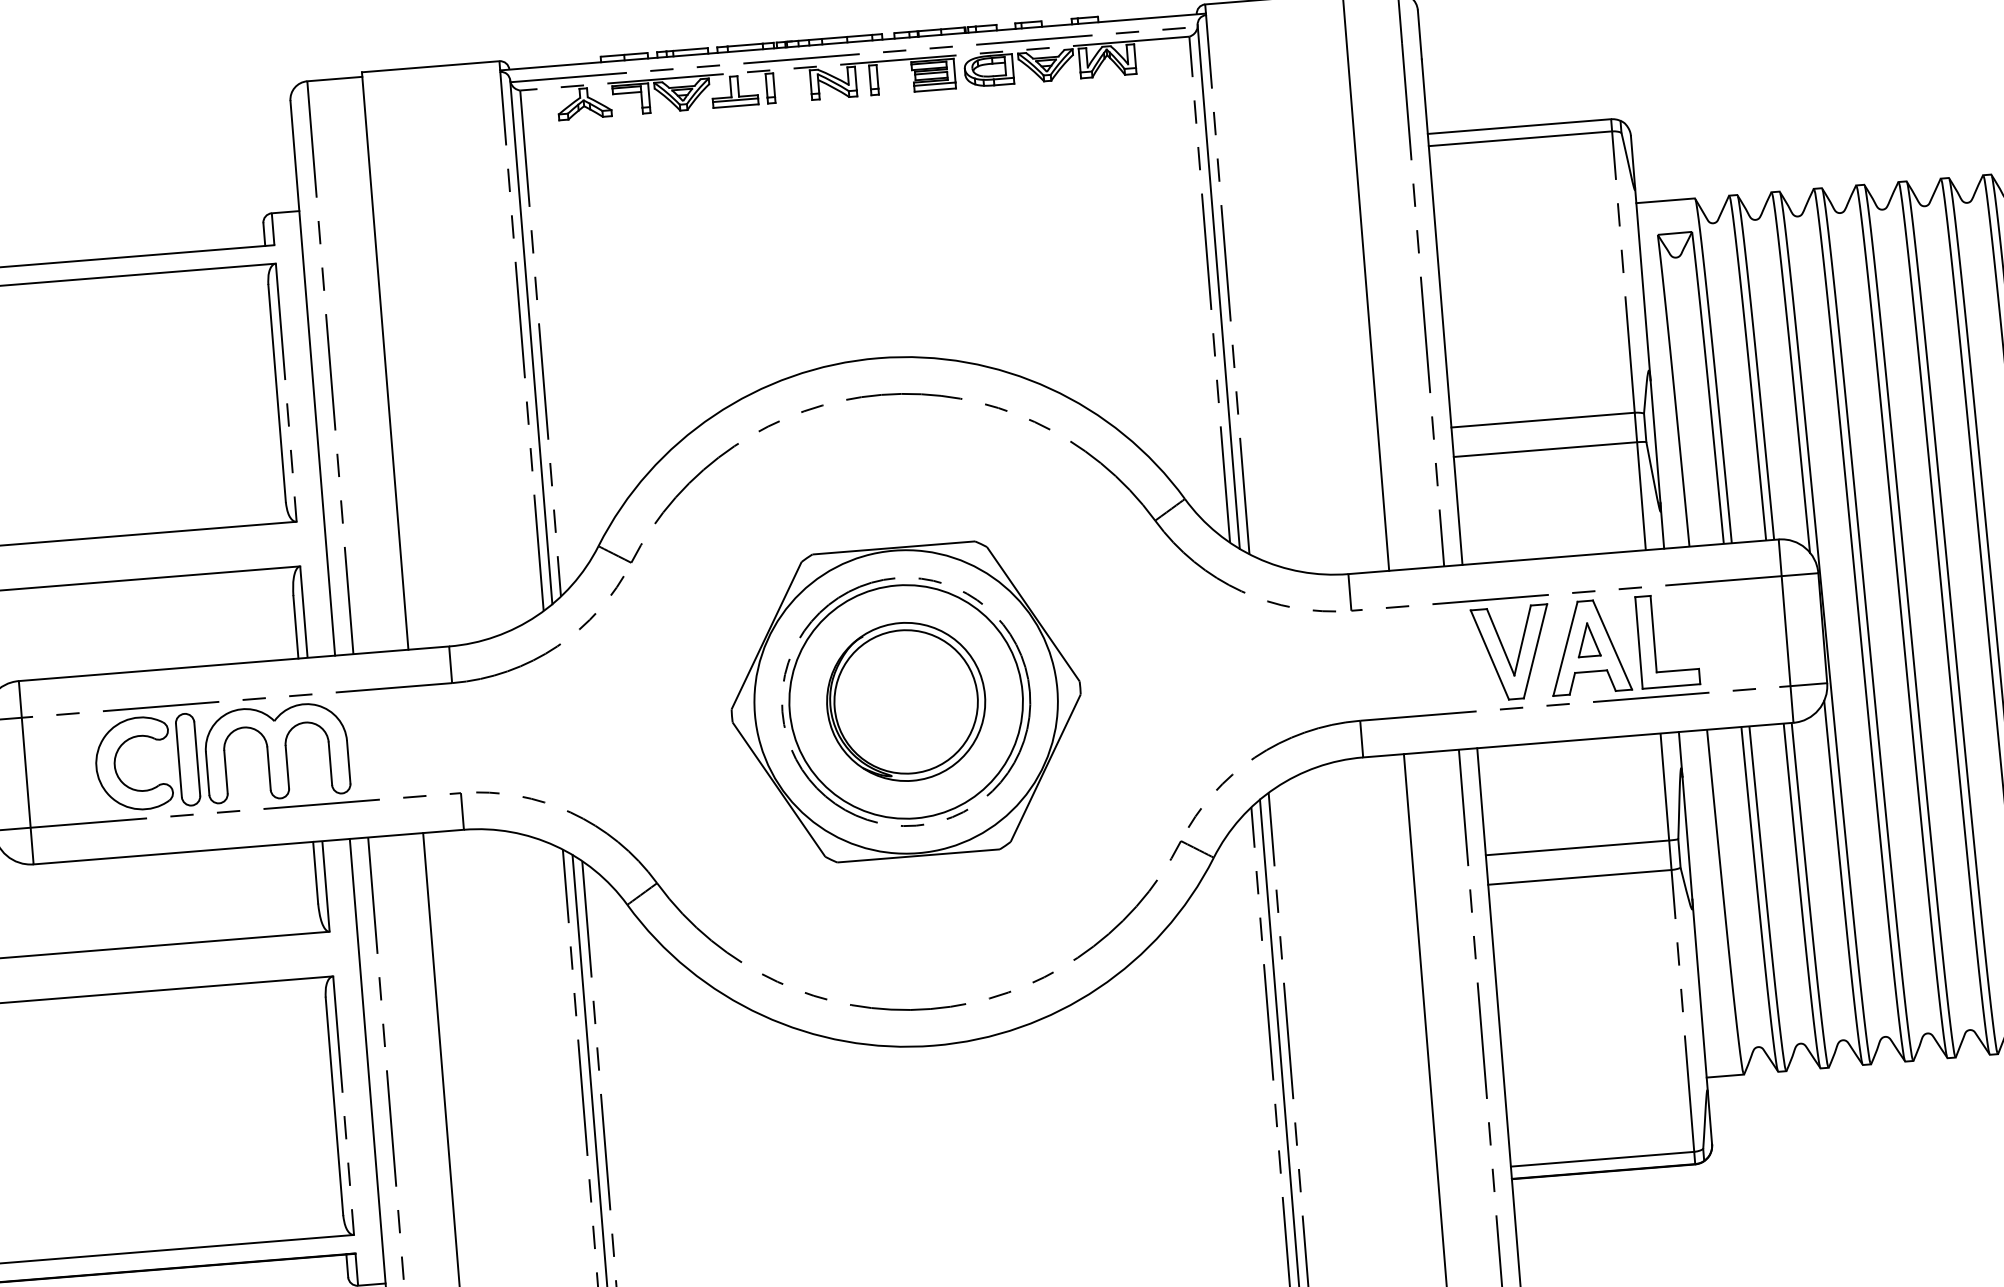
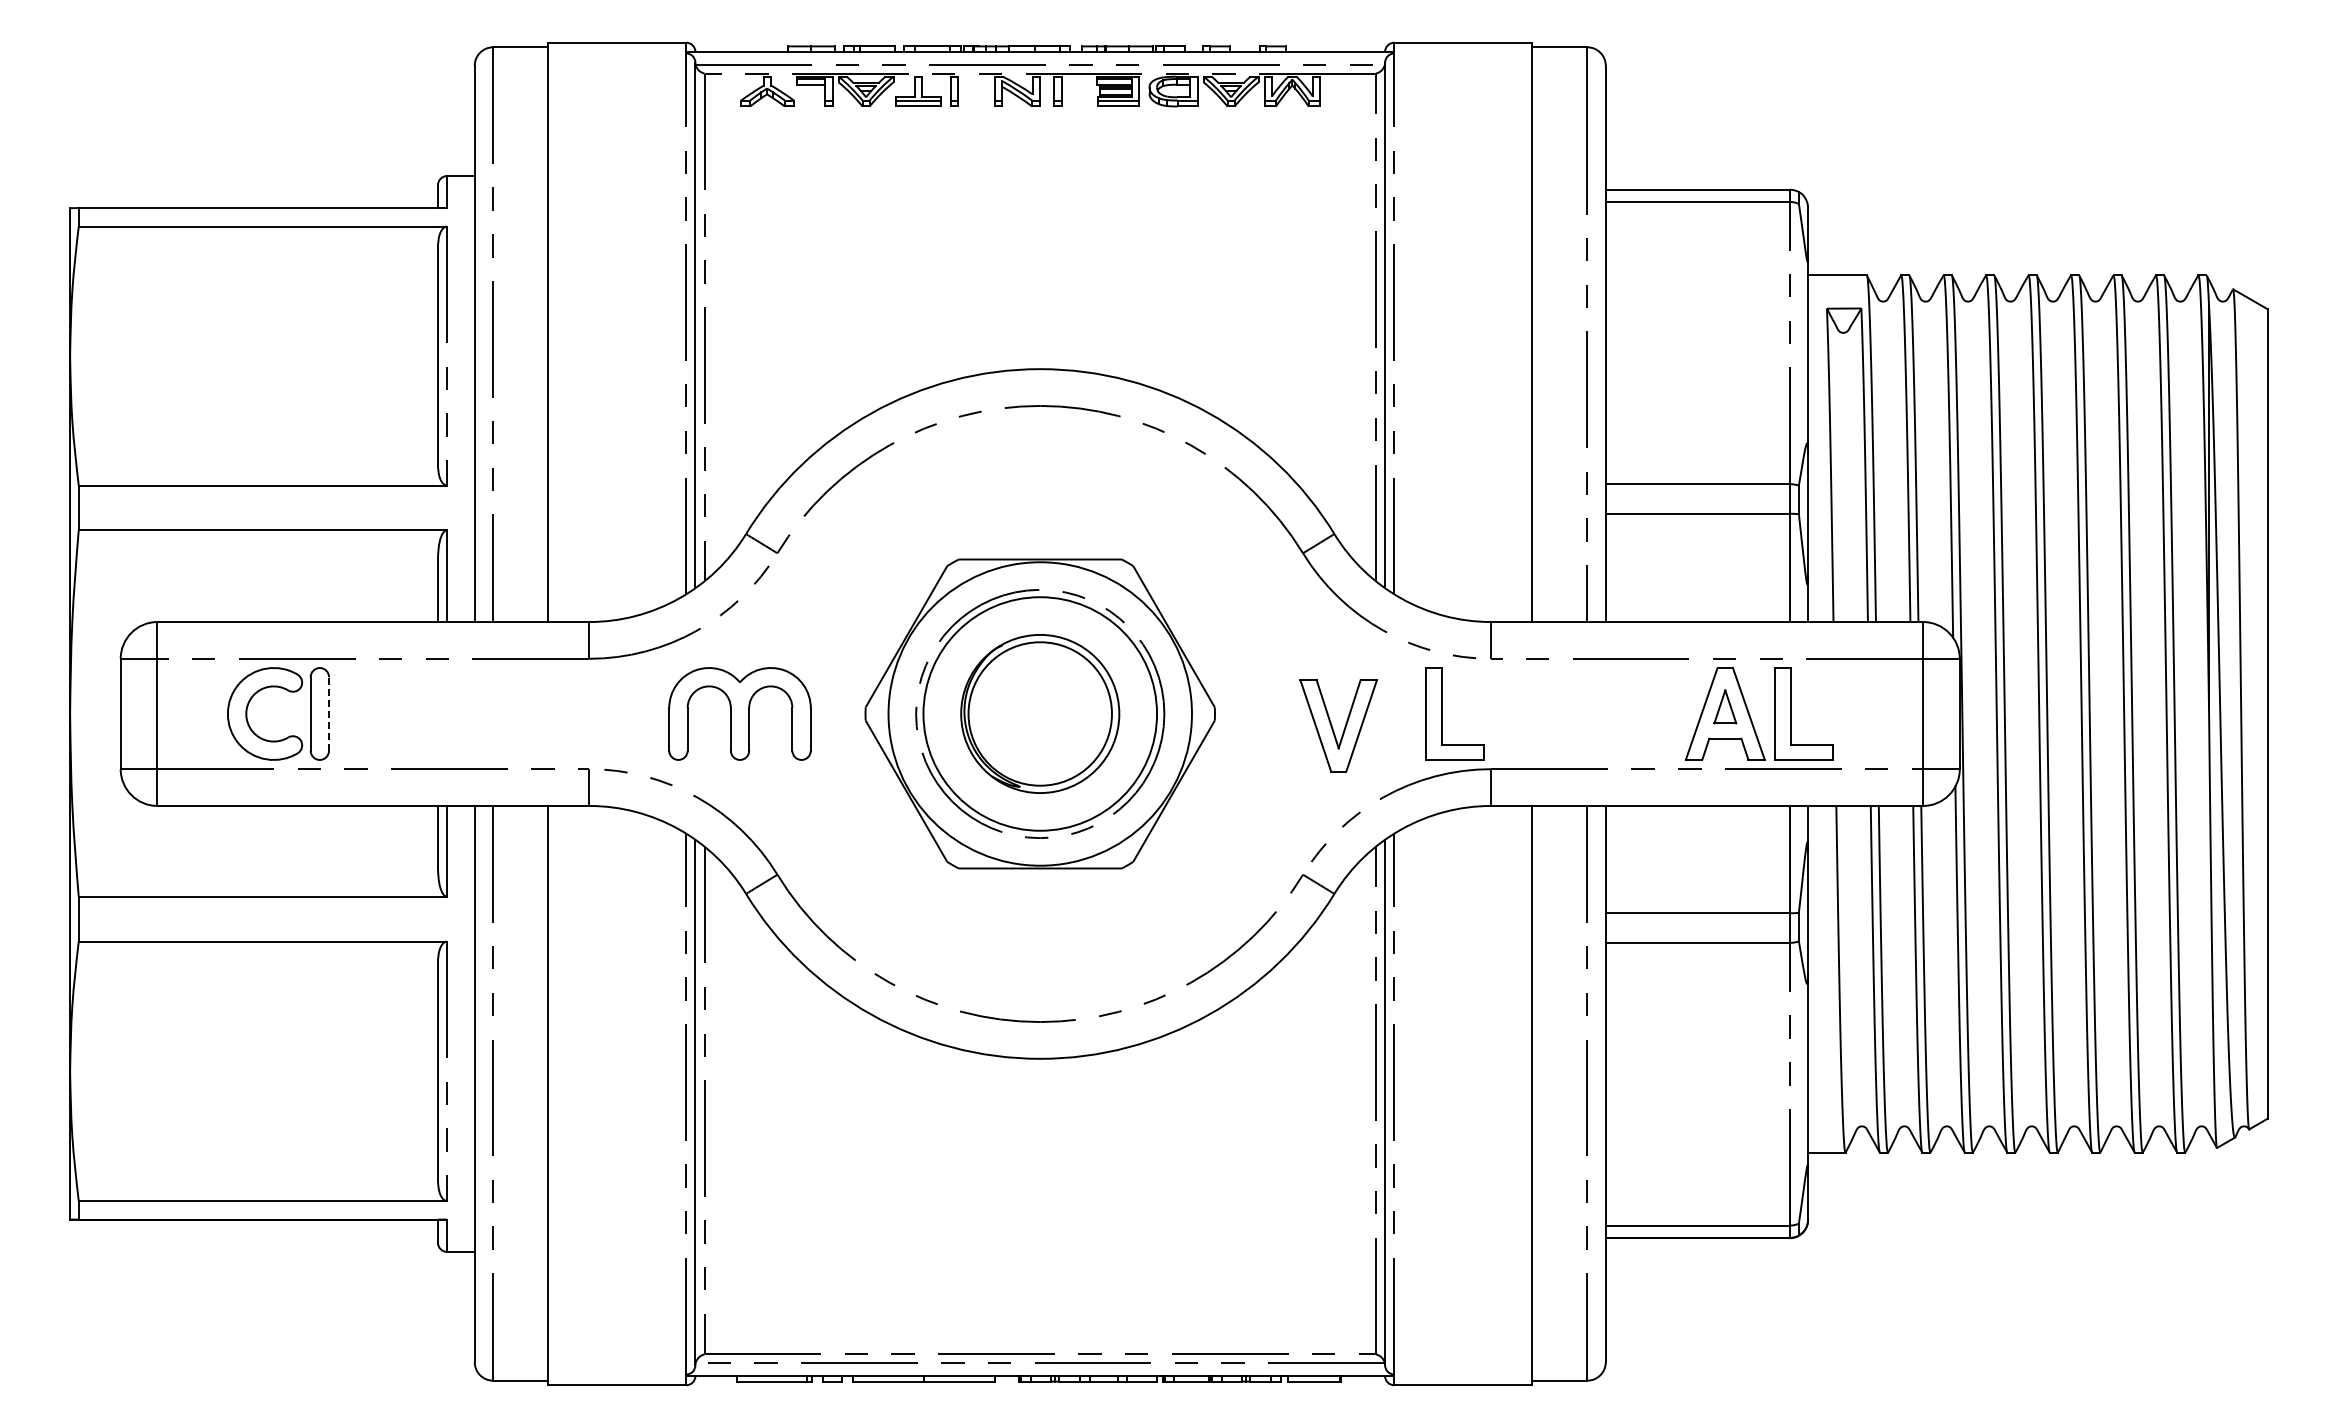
part: (1512, 652) -> (1338, 725), moved
part: (1307, 669) -> (1442, 713), added
part: (276, 752) -> (739, 713), moved
line: (197, 759) -> (329, 714), solid -> dashed

